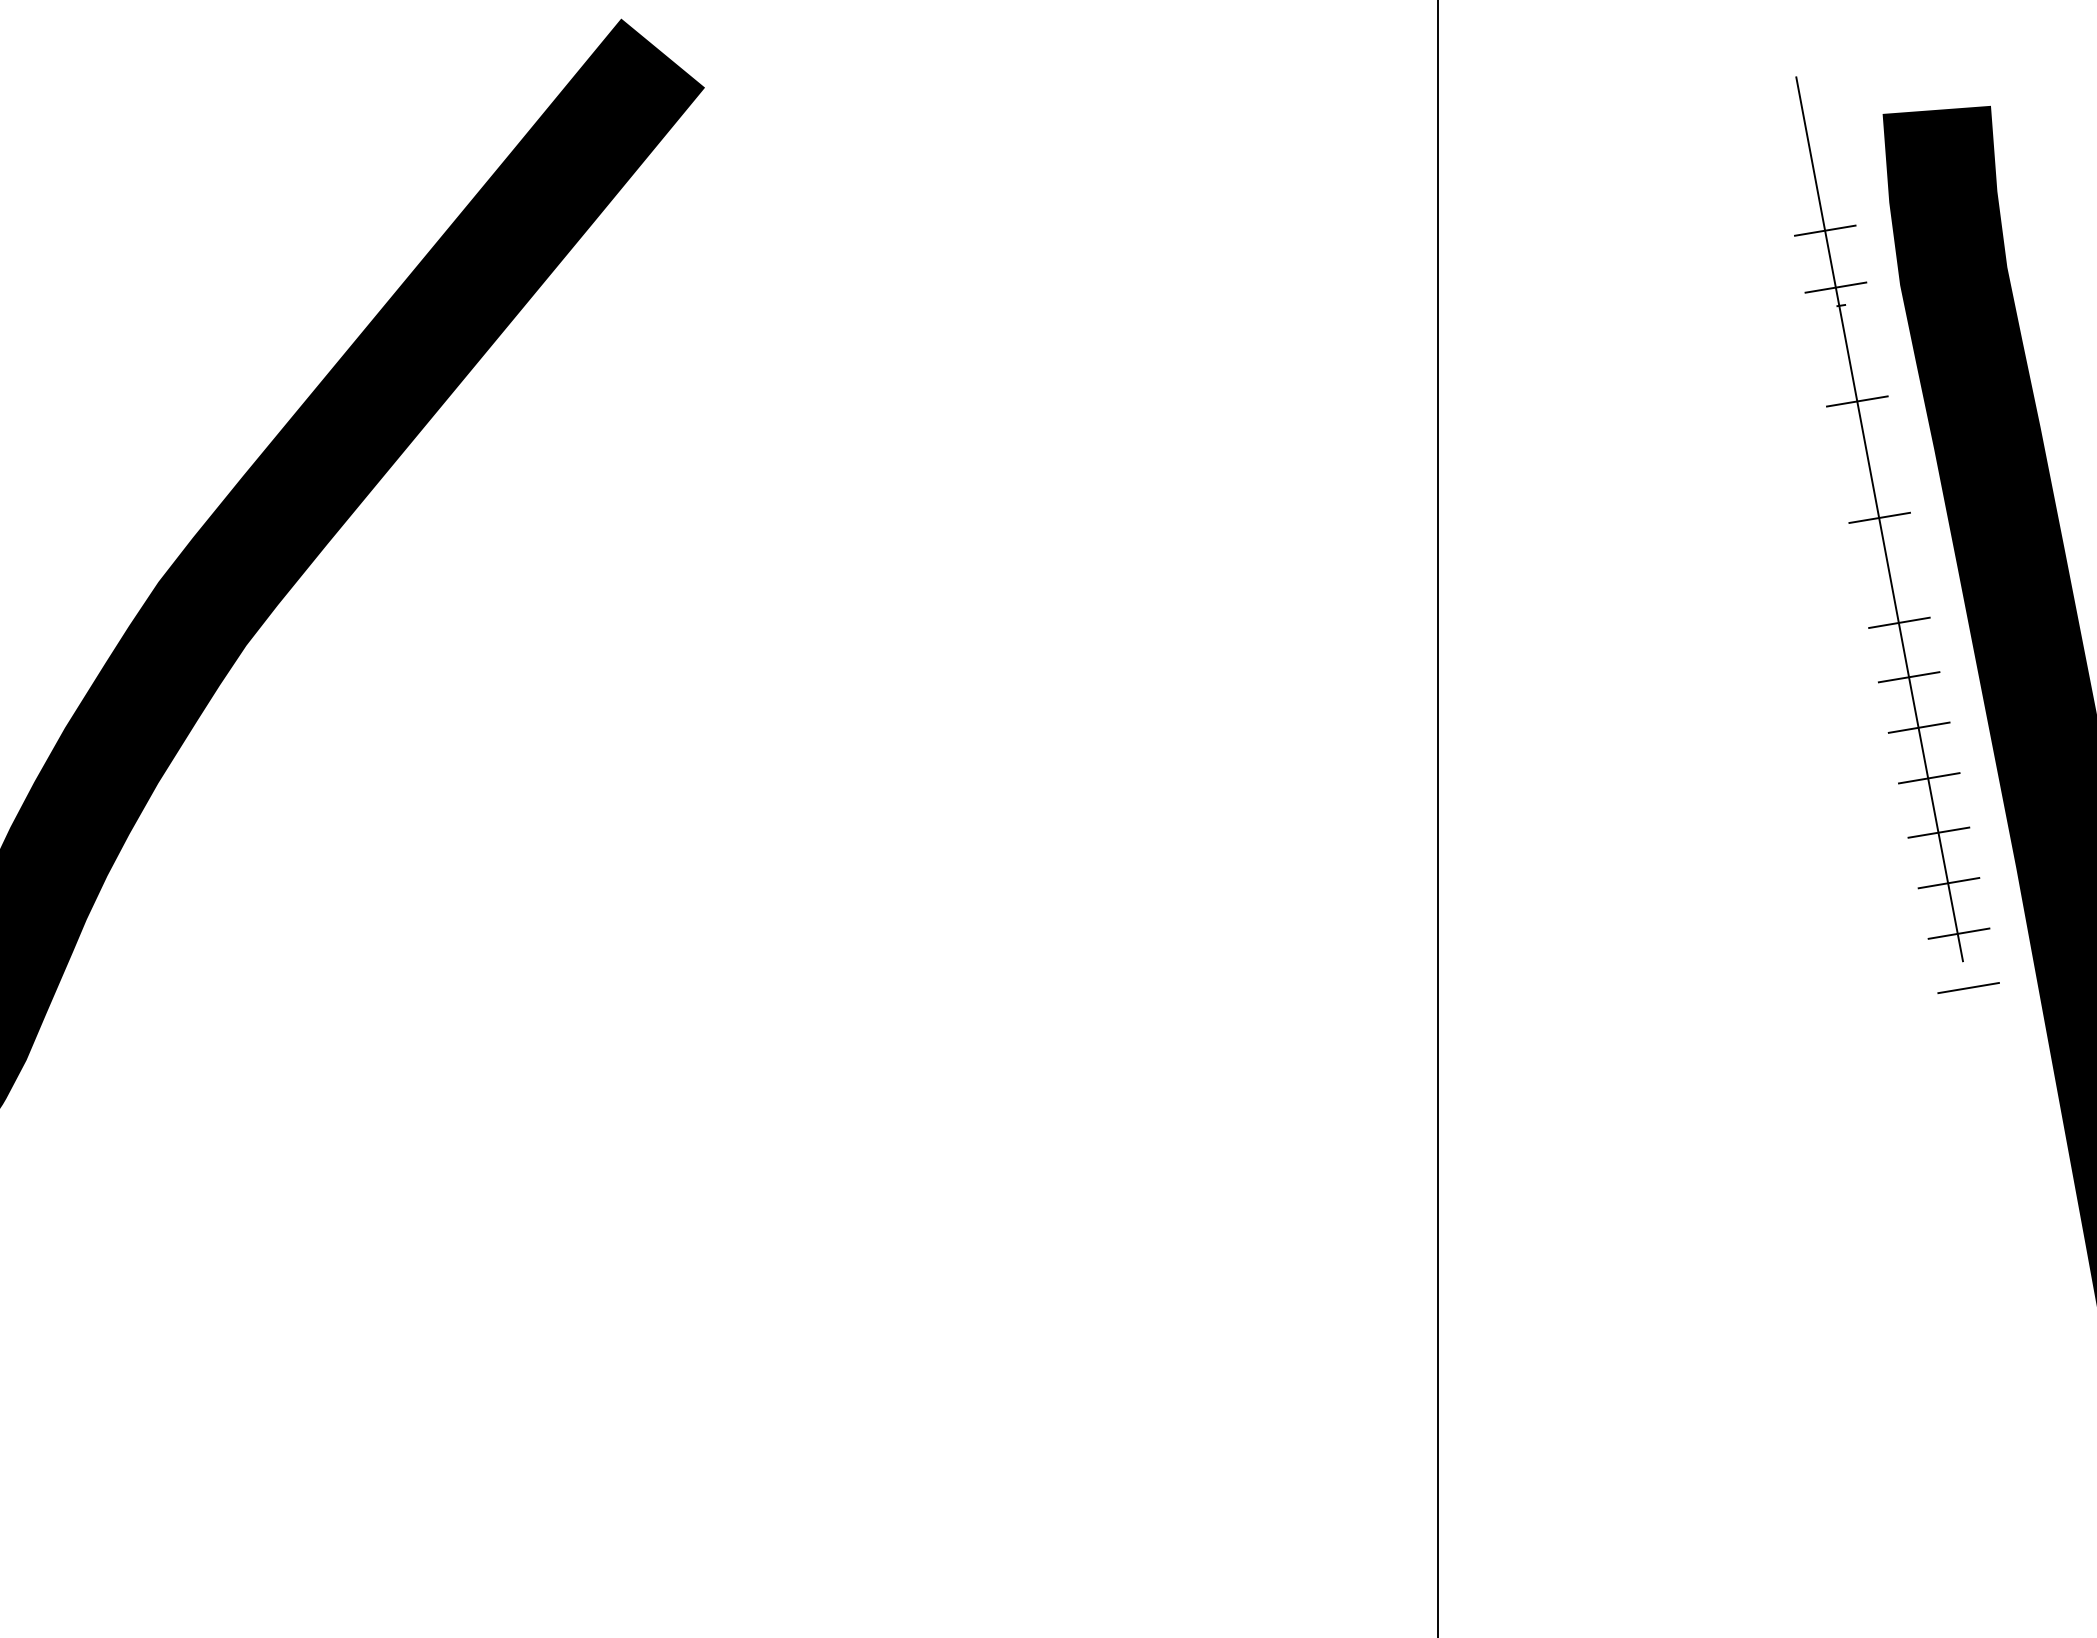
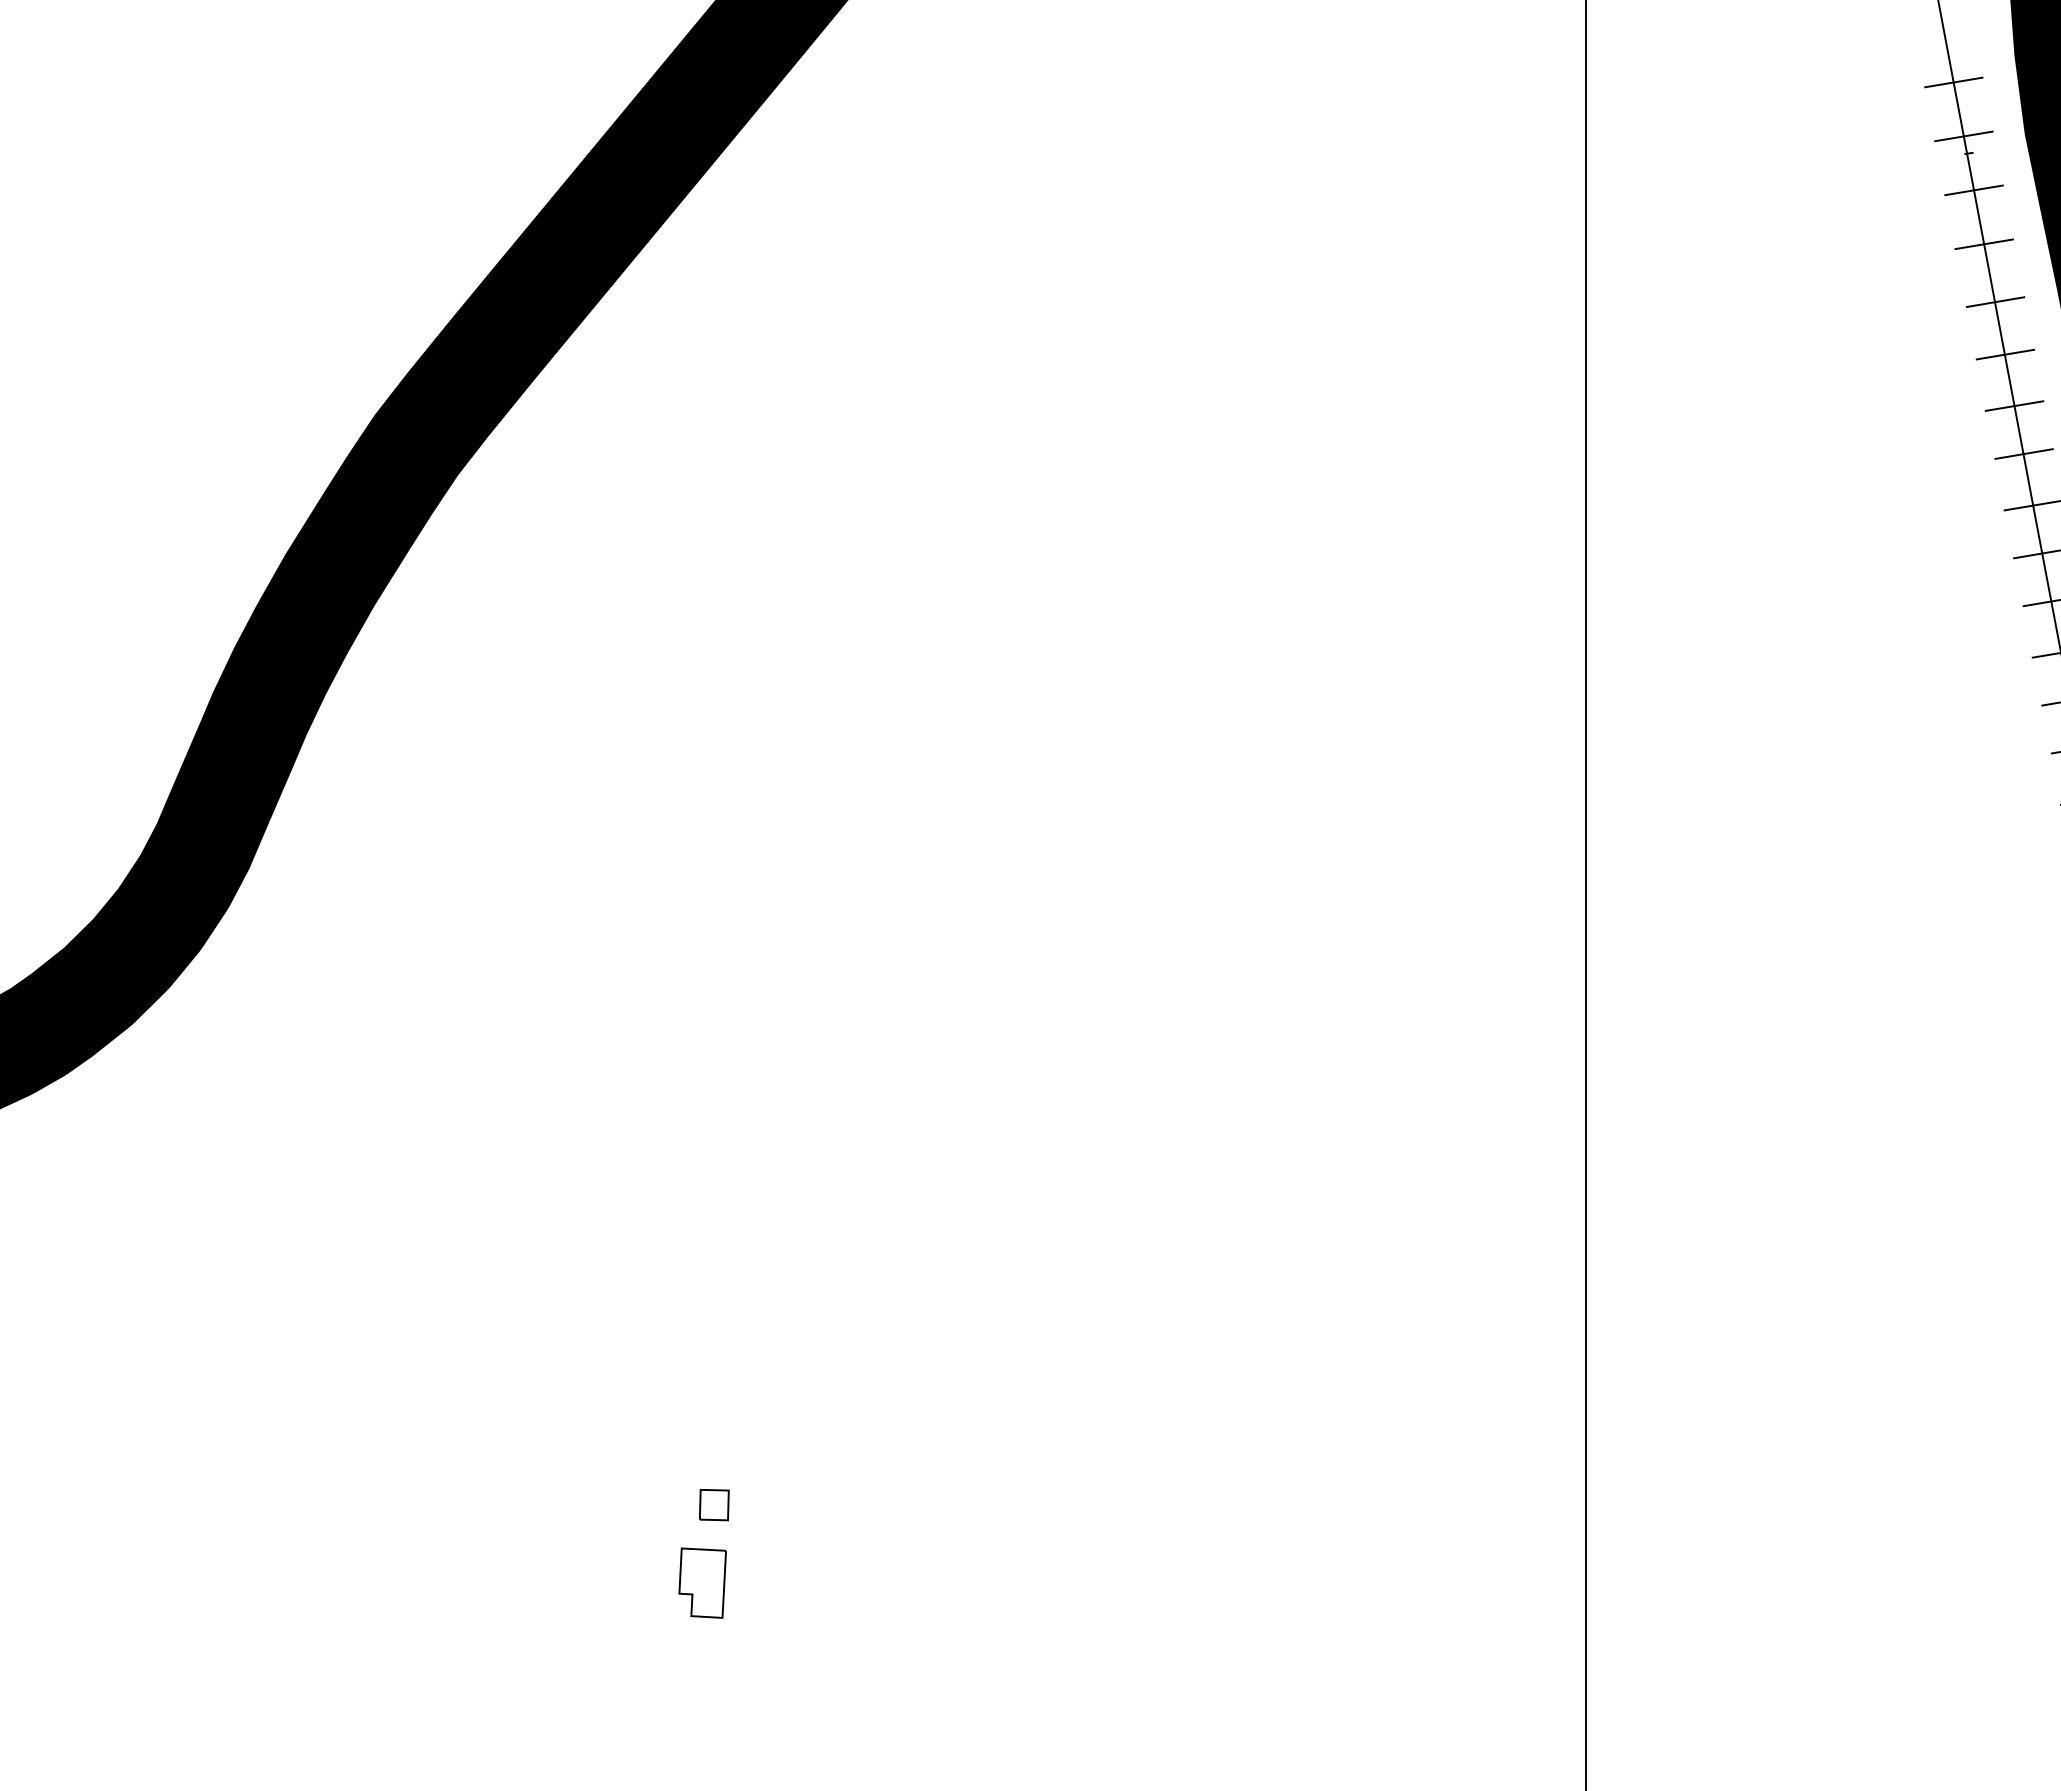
line: (1846, 344) -> (1973, 190), added
line: (1869, 462) -> (1995, 302), added
line: (1889, 571) -> (2014, 405), added

